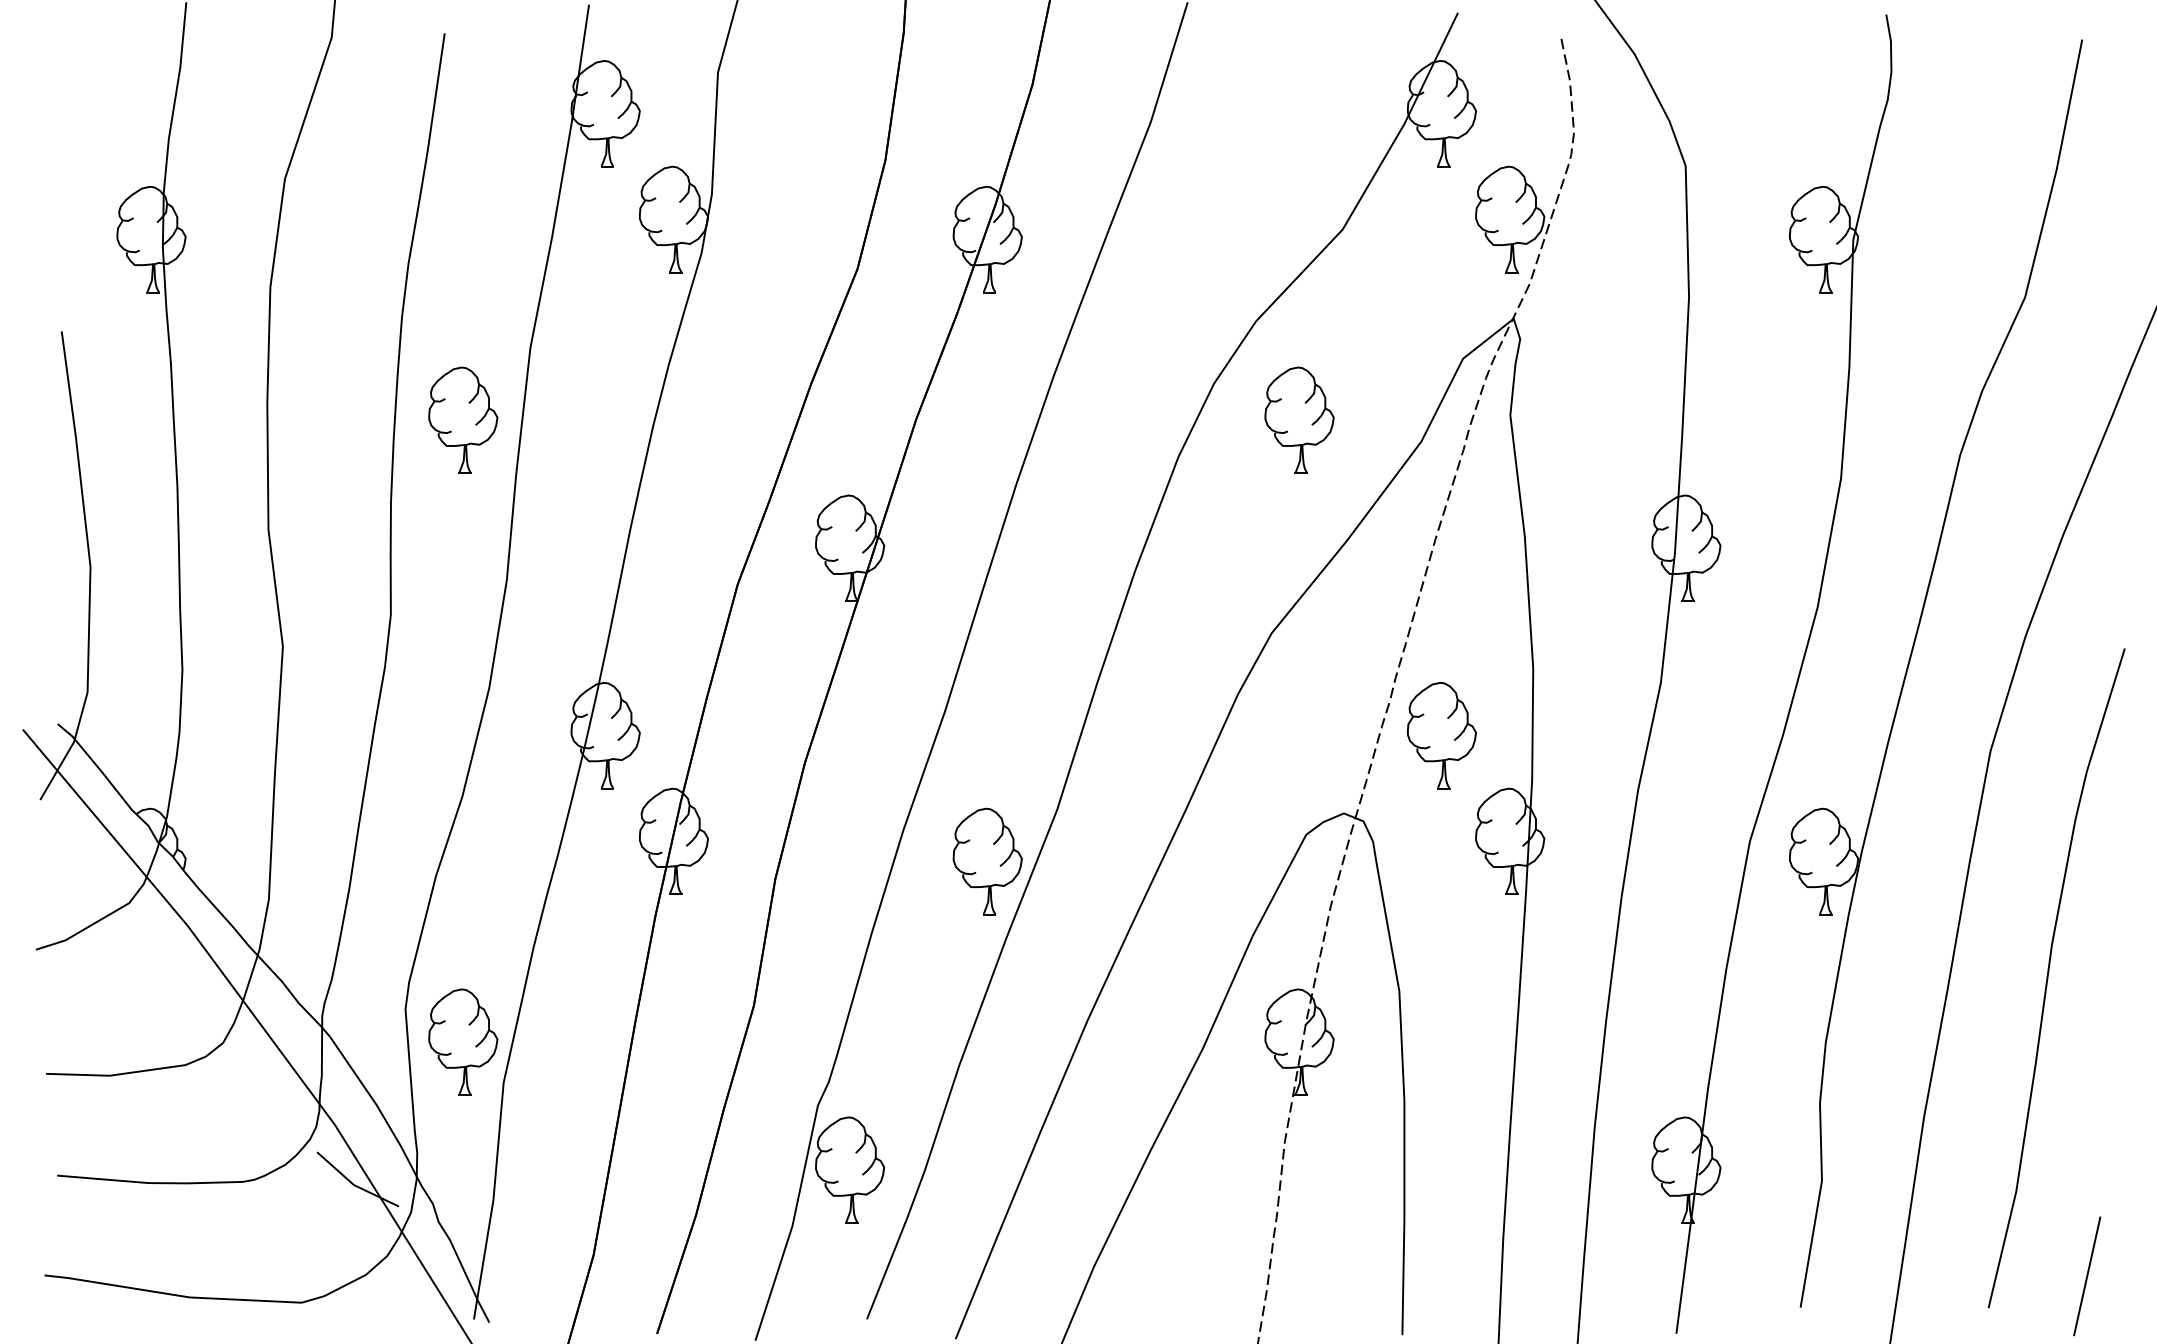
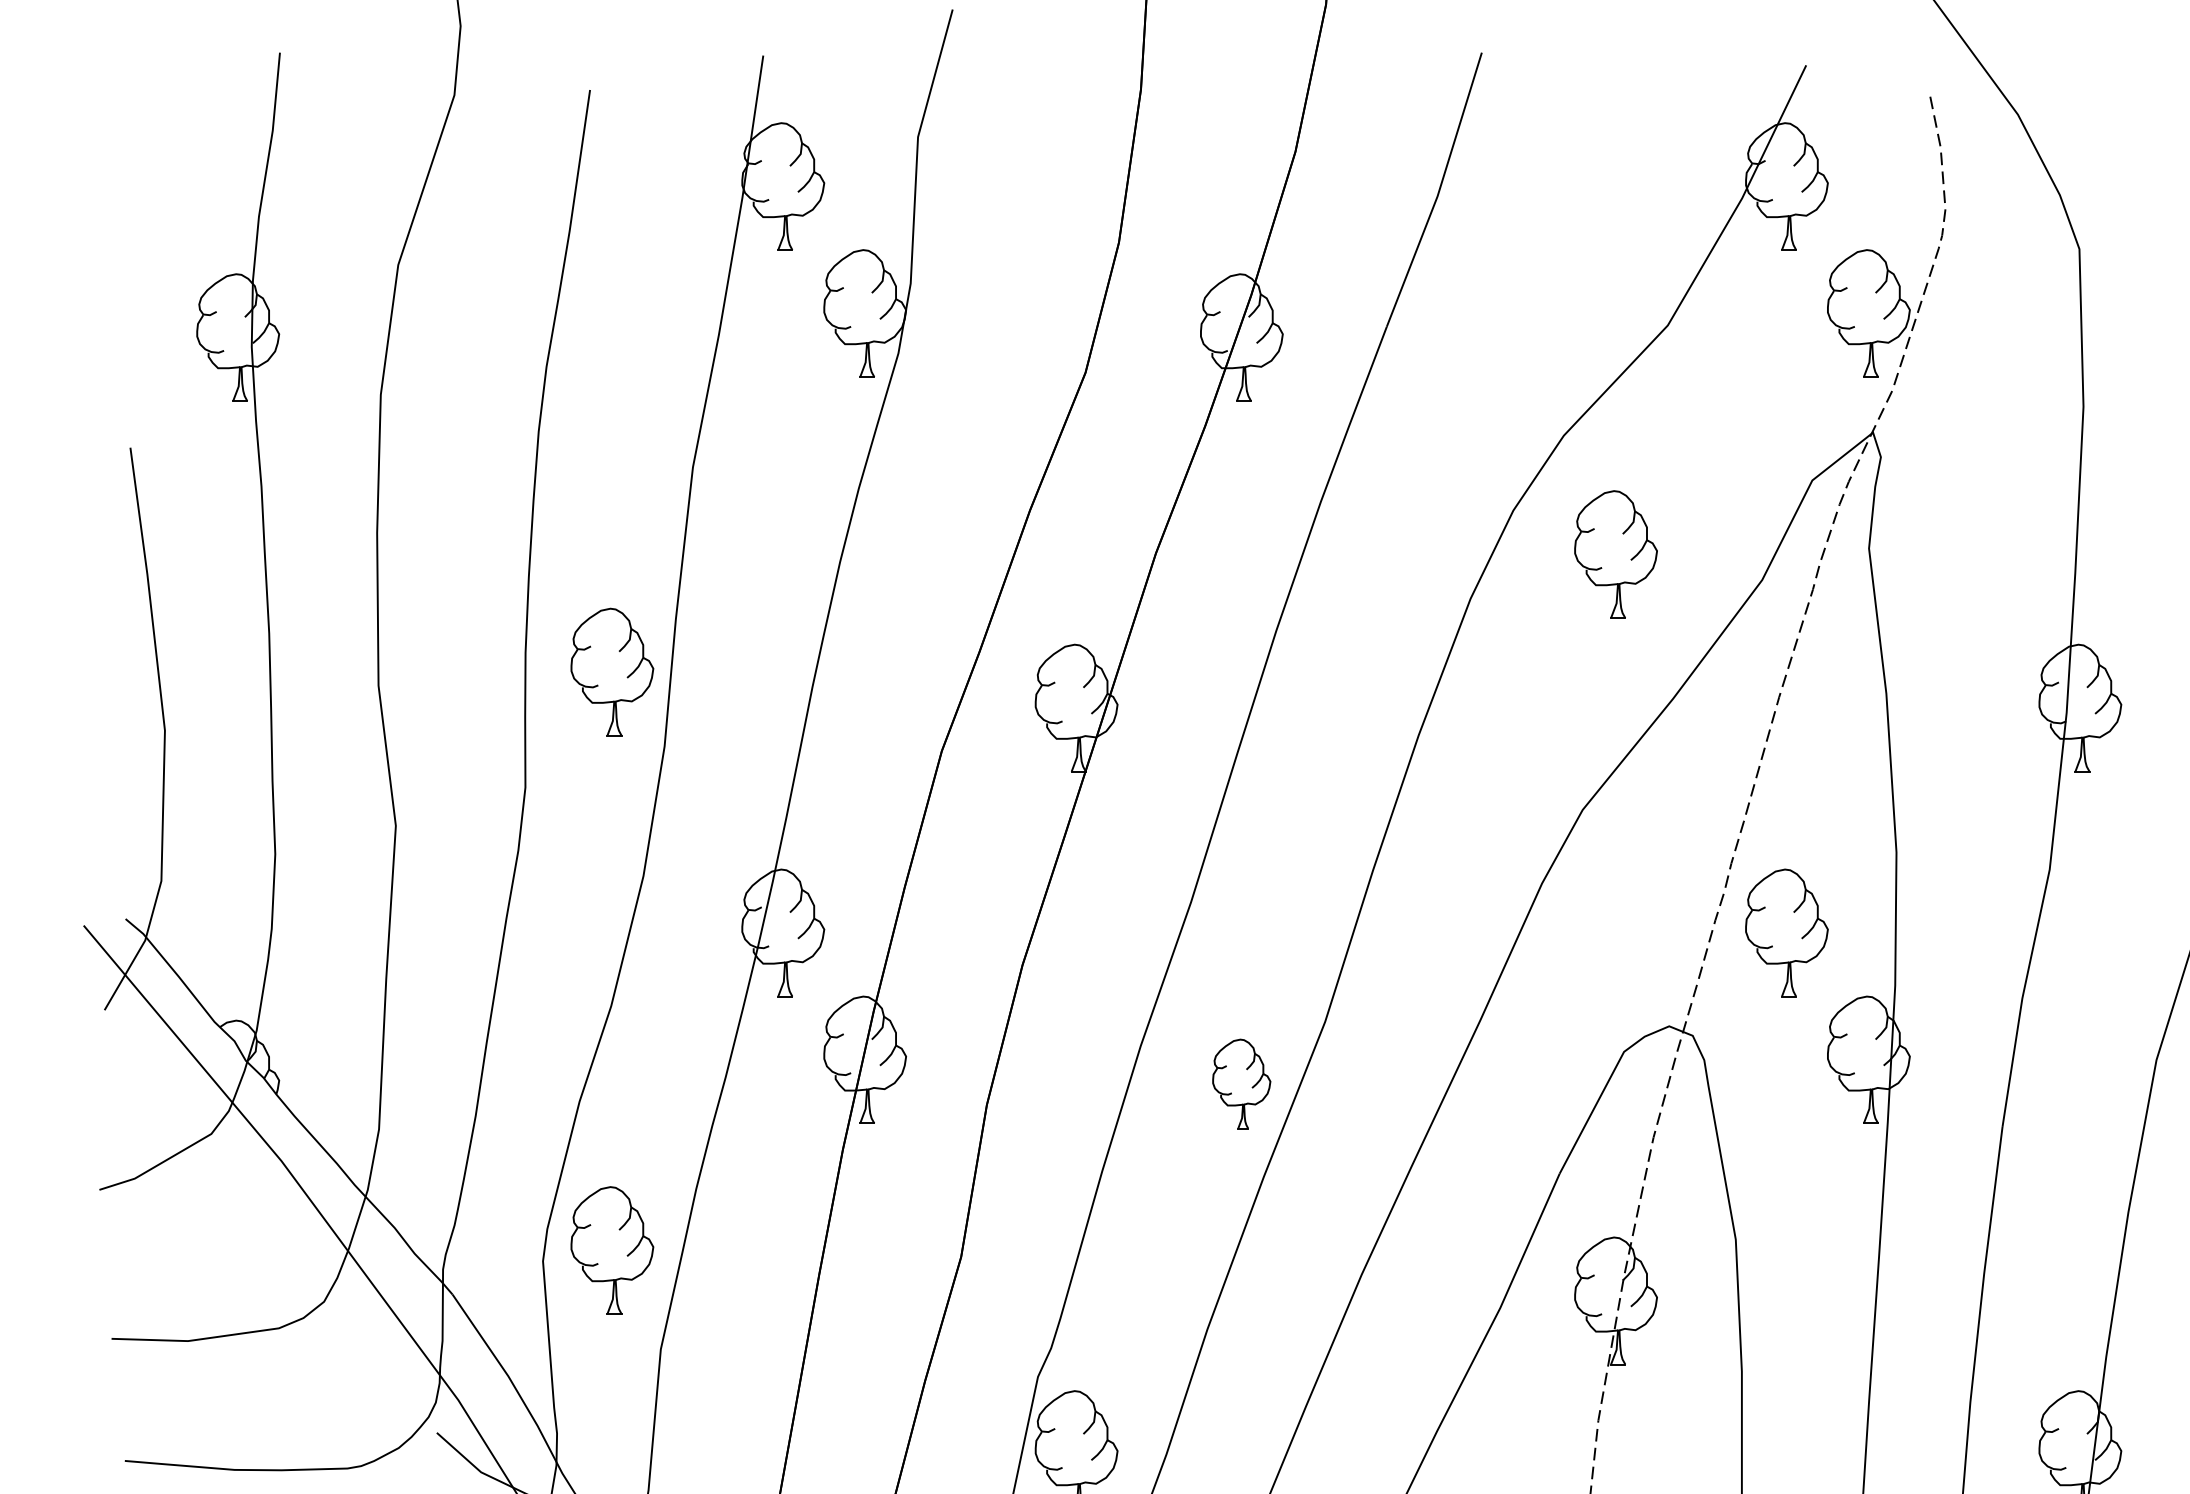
part: (463, 419) -> (612, 671), moved
part: (987, 861) -> (1241, 1083), size x0.7
part: (463, 1041) -> (612, 1249), moved

